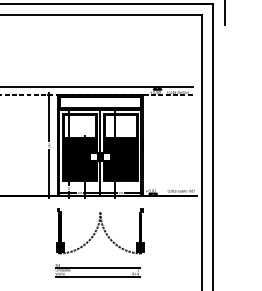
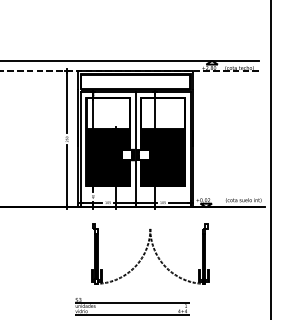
part: (100, 231) -> (150, 254), moved

